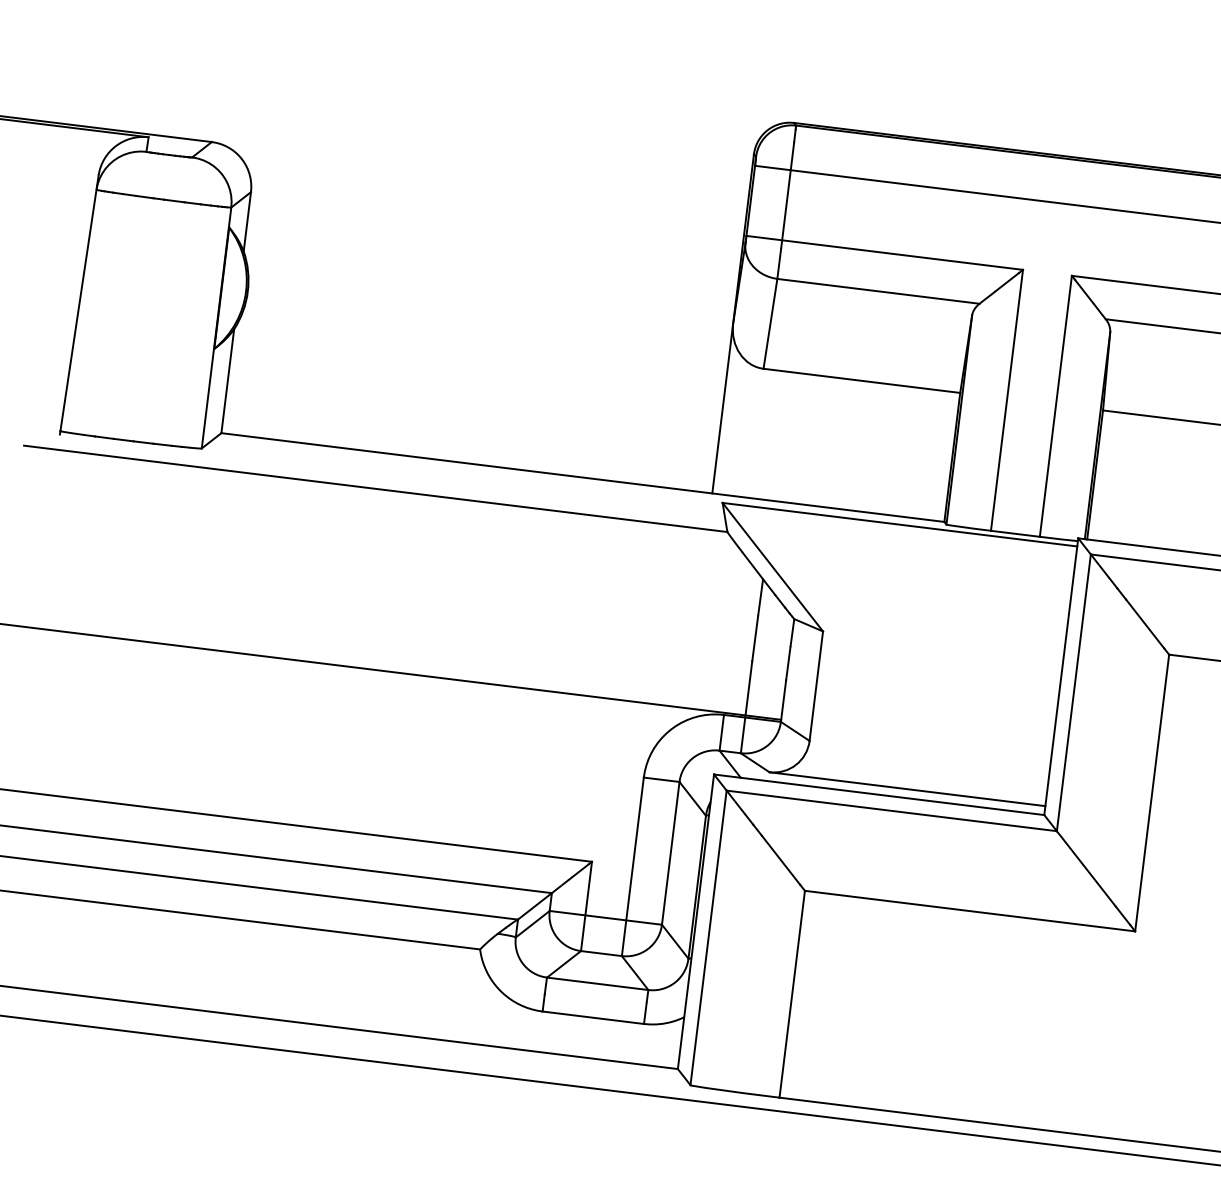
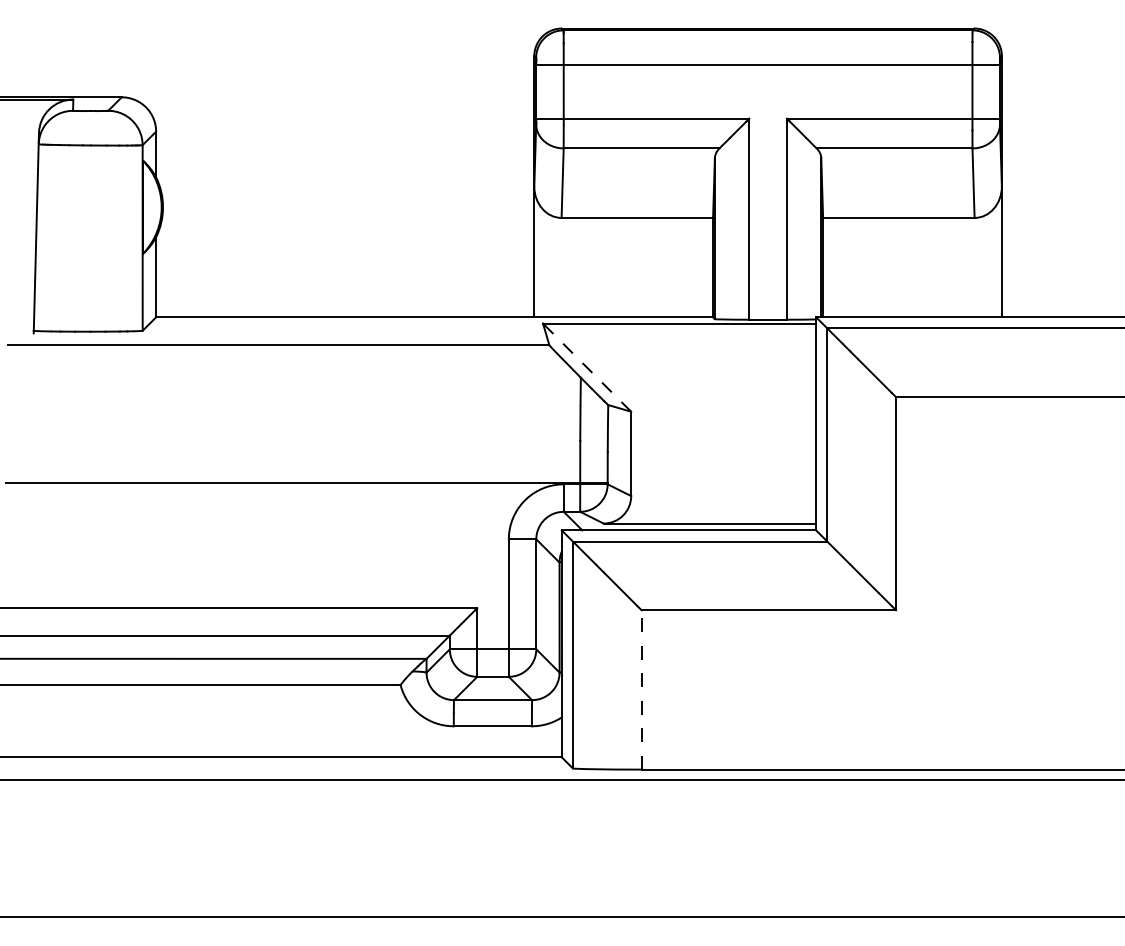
line: (772, 566) -> (586, 367), solid -> dashed
line: (792, 993) -> (641, 689), solid -> dashed

